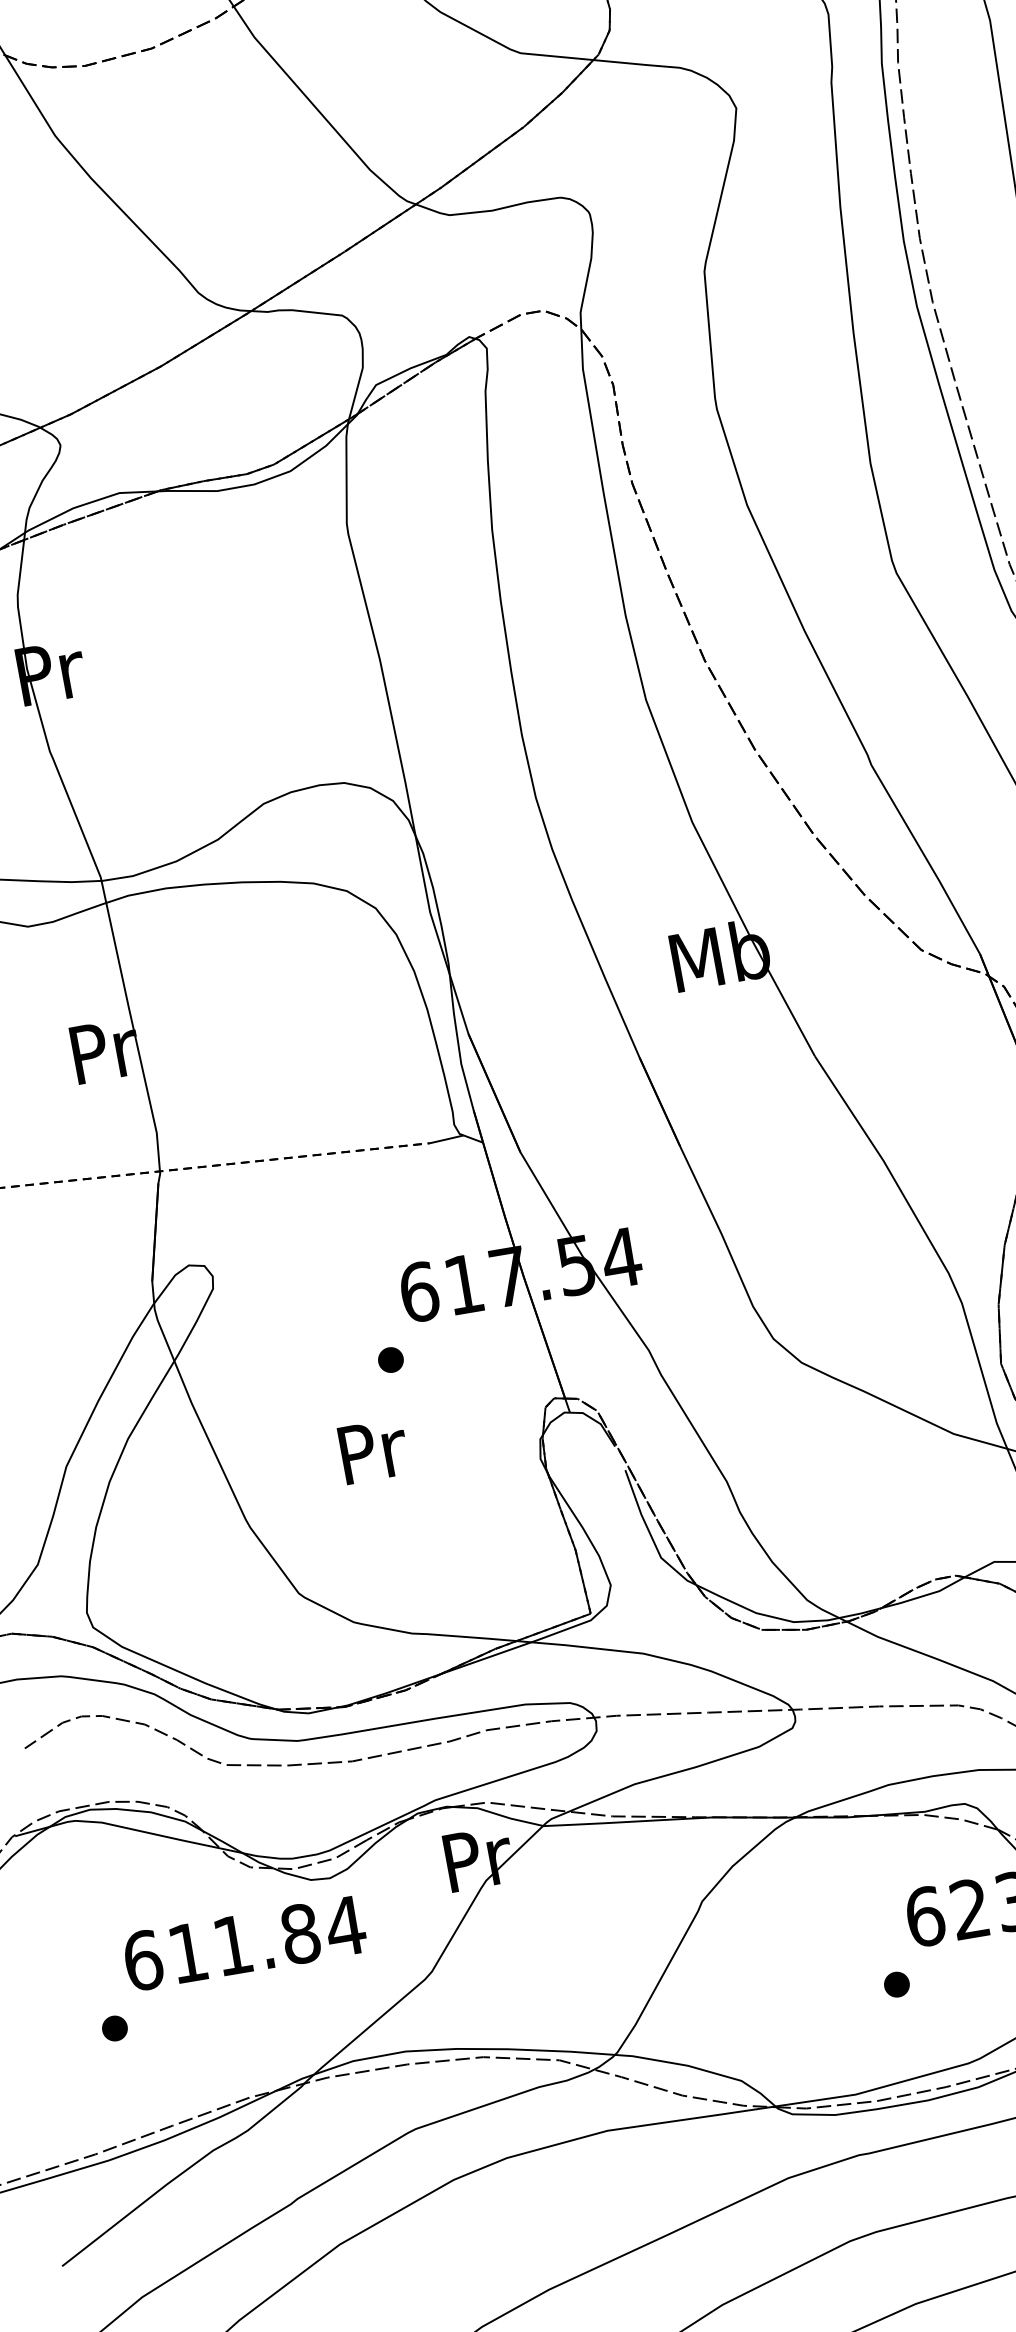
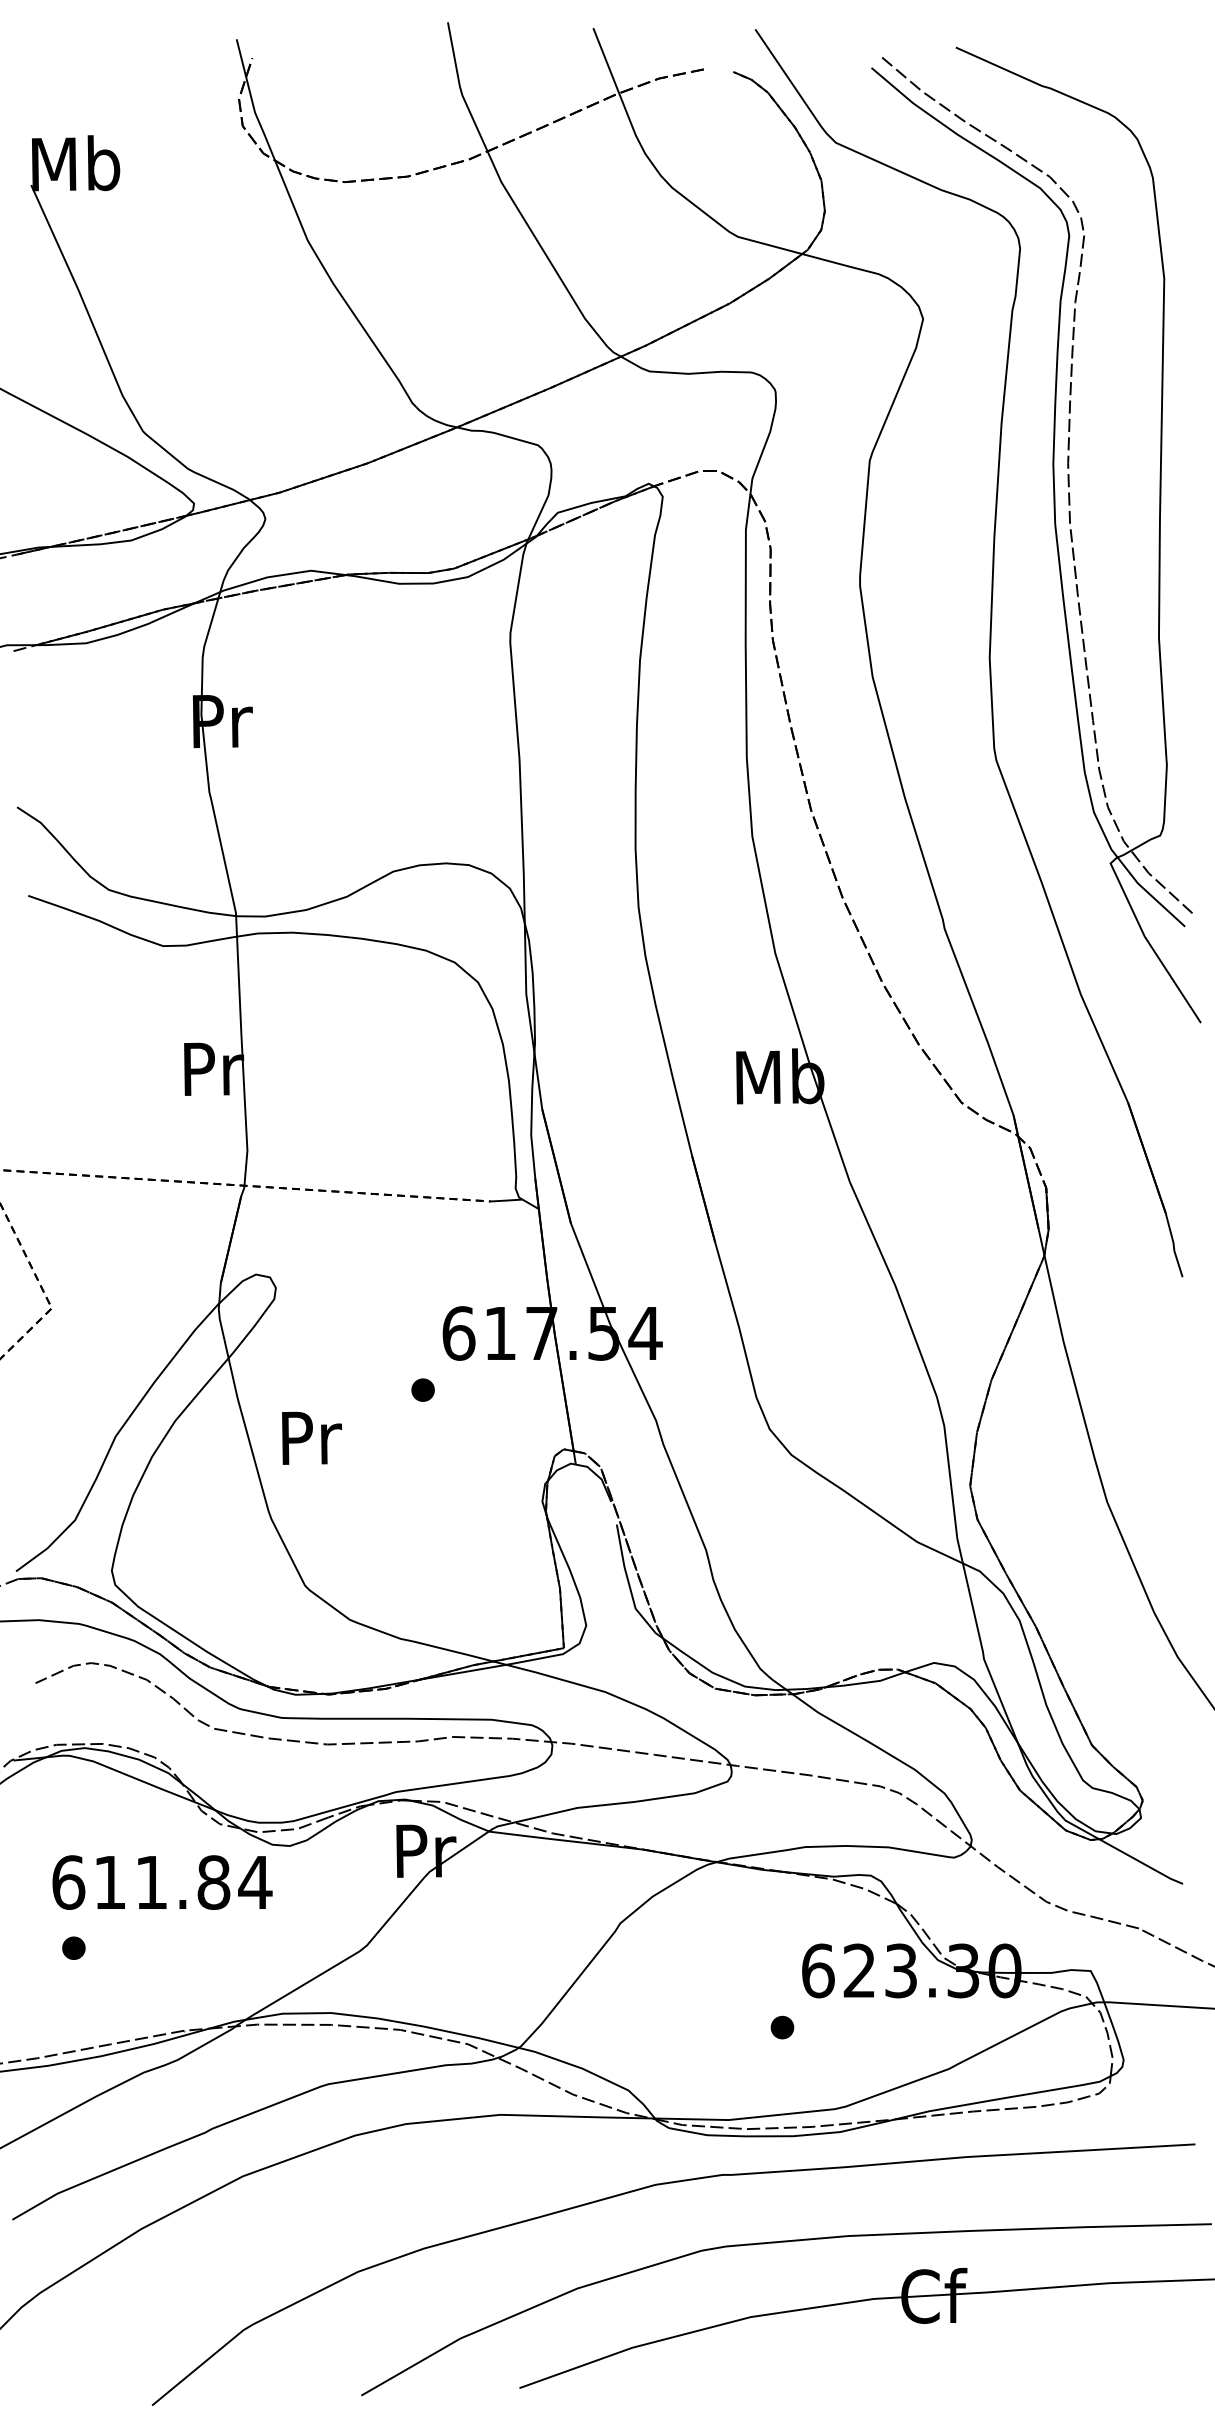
text: (373, 1450) -> (311, 1437), moved
text: (244, 1943) -> (162, 1882), moved

